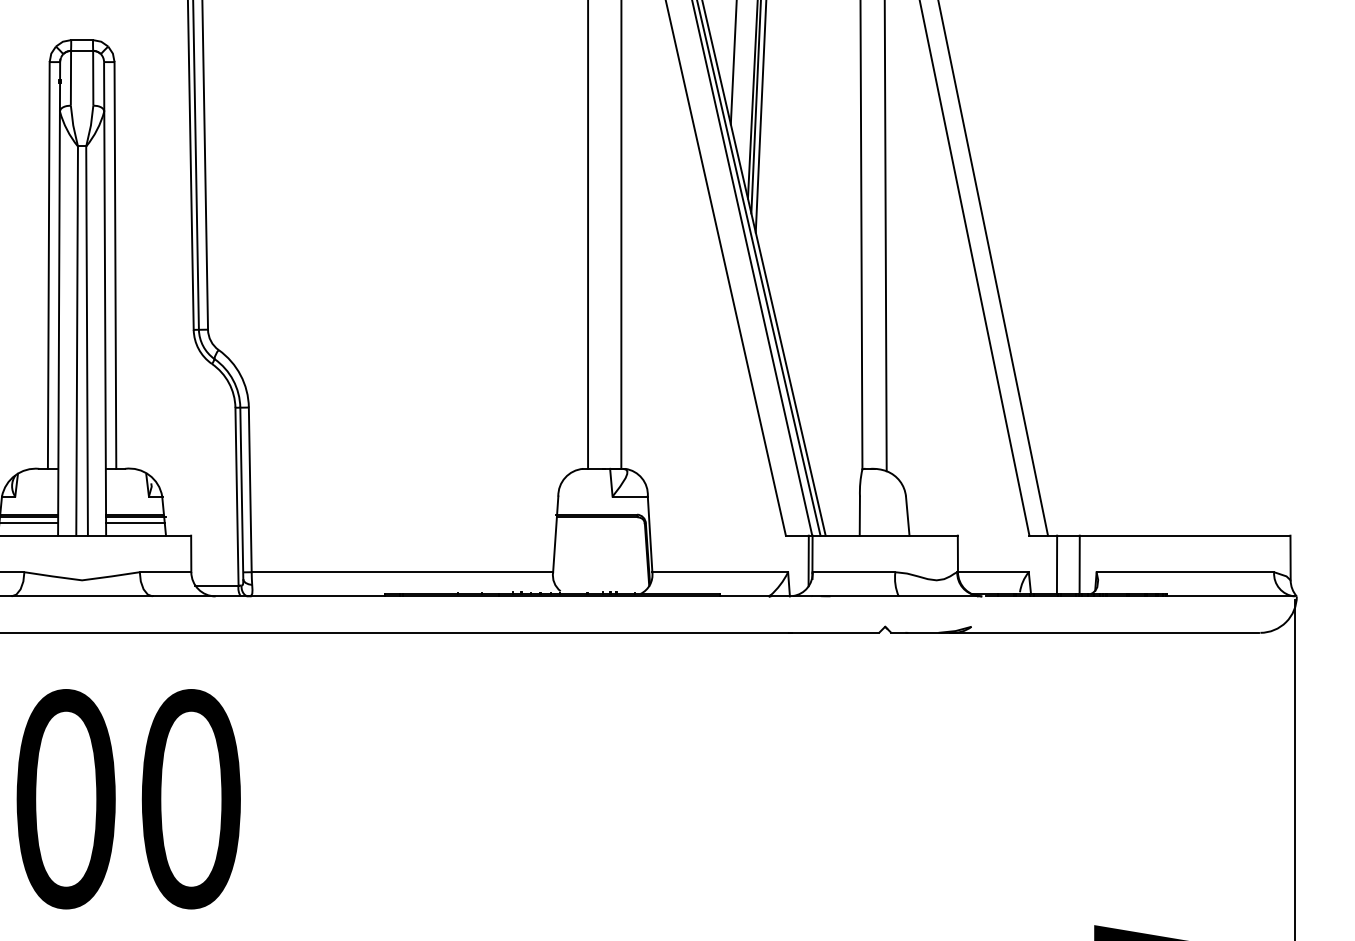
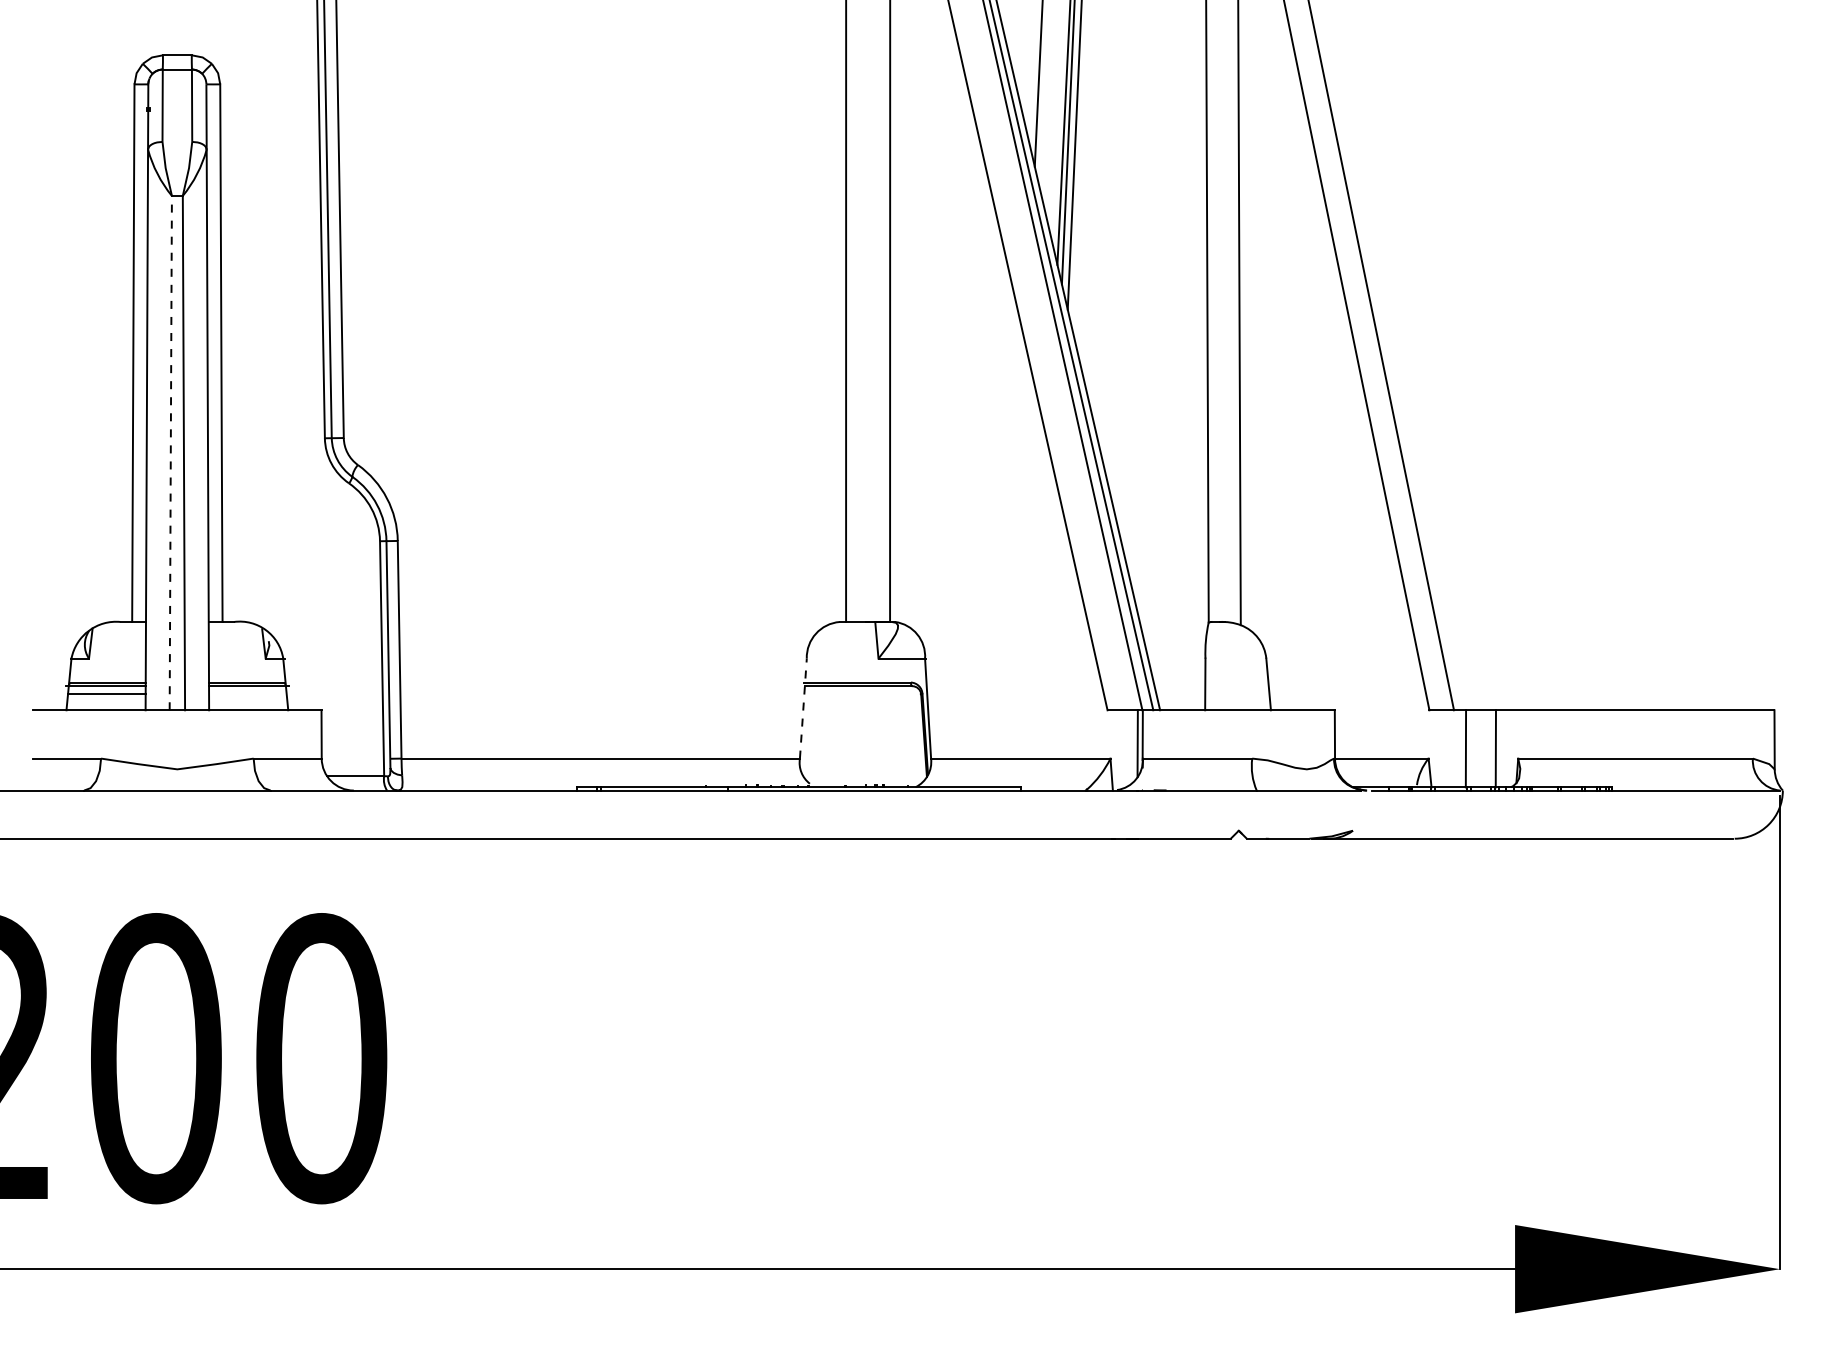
line: (76, 340) -> (170, 452), solid -> dashed
line: (135, 523) -> (248, 694), removed
line: (555, 534) -> (803, 708), solid -> dashed

